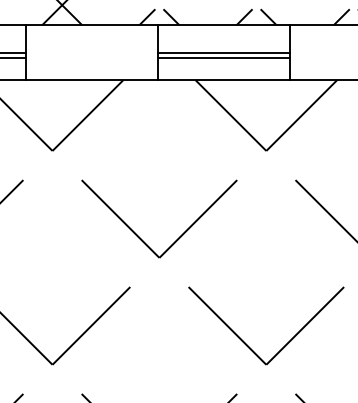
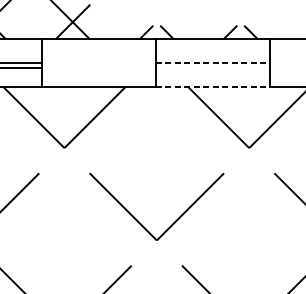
line: (224, 52) -> (213, 63), solid -> dashed
line: (224, 58) -> (213, 68), removed
line: (224, 80) -> (213, 87), solid -> dashed

